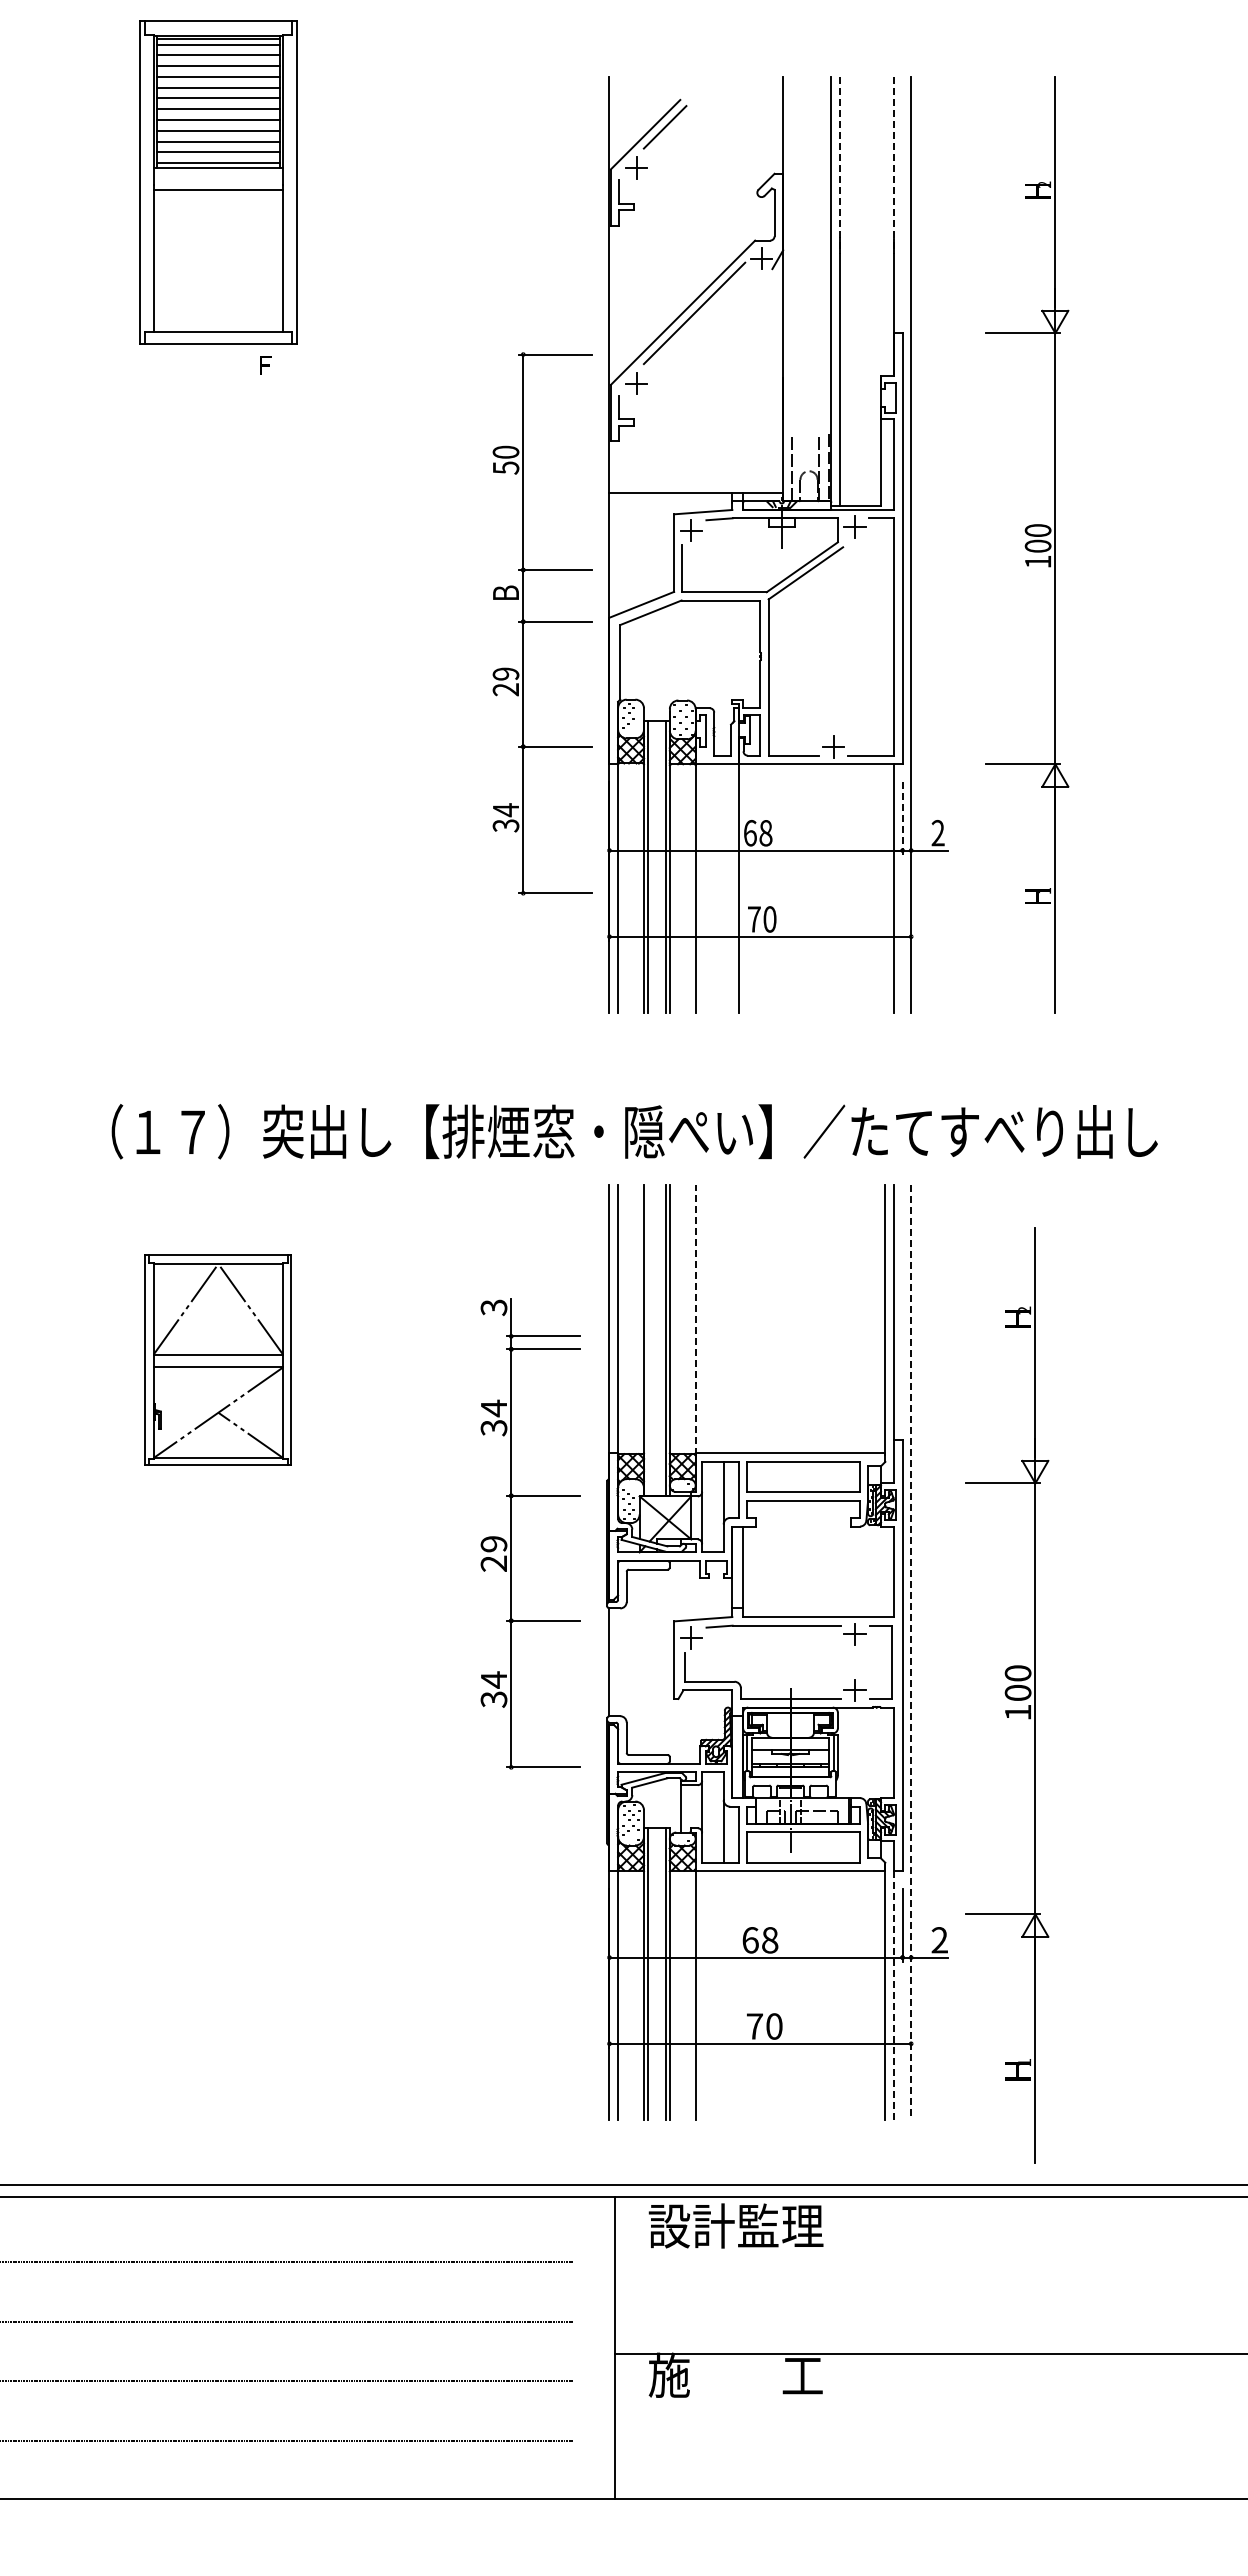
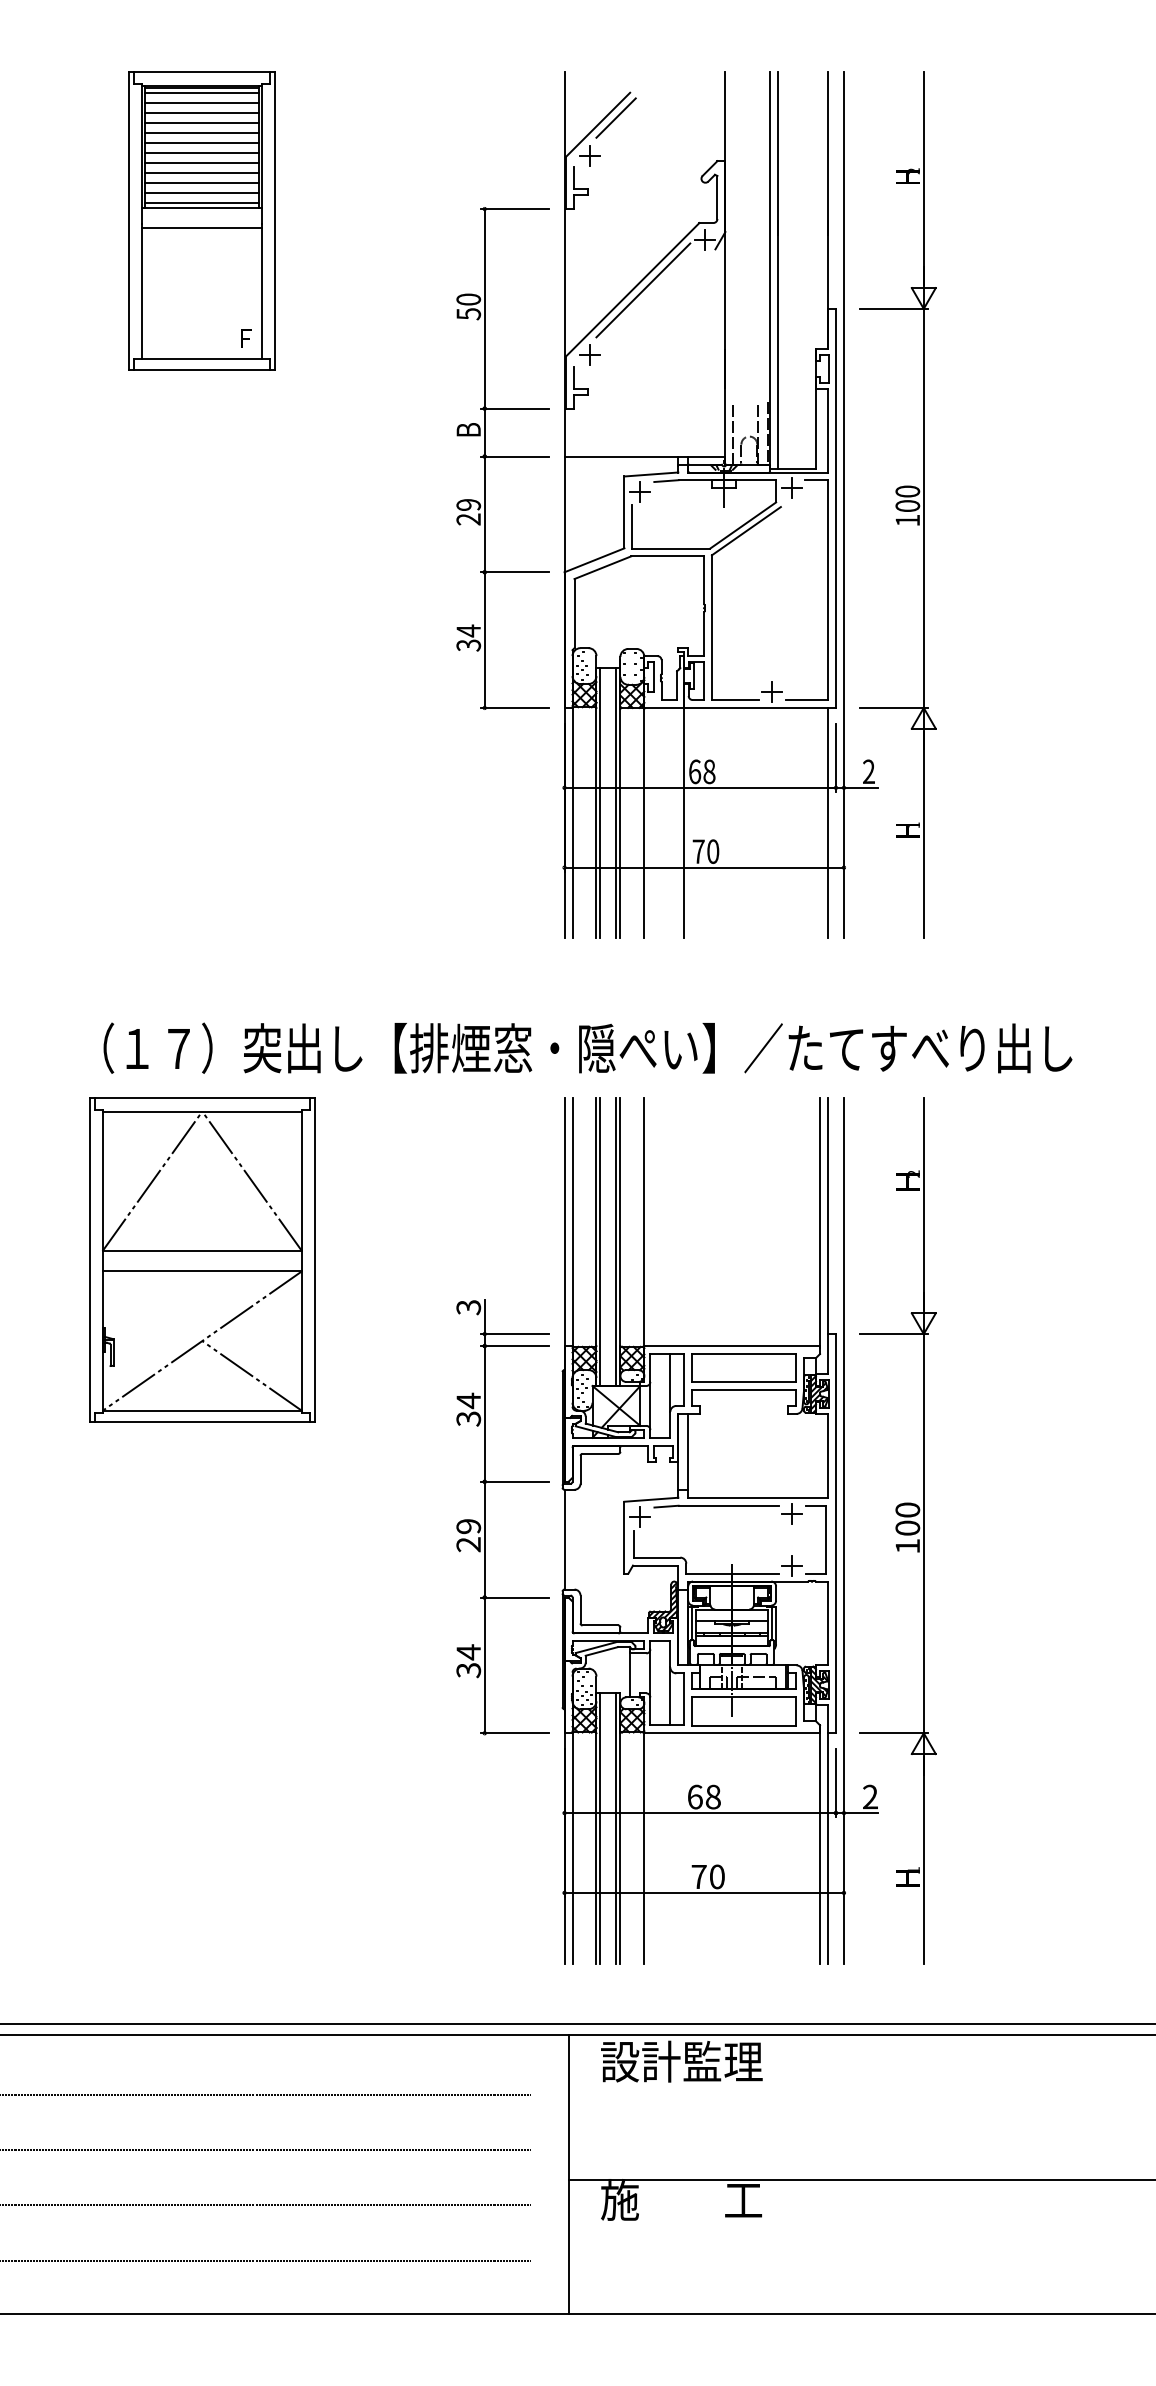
line: (840, 166) -> (778, 154), dashed -> solid
line: (893, 166) -> (827, 154), dashed -> solid
part: (218, 182) -> (202, 221), moved
part: (1027, 544) -> (897, 504), moved
part: (542, 623) -> (502, 458), moved
line: (902, 818) -> (835, 758), dashed -> solid
line: (695, 1319) -> (644, 1222), dashed -> solid
line: (648, 1340) -> (600, 1241), added
part: (218, 1359) -> (202, 1259), size x1.67
part: (511, 1533) -> (484, 1516), moved
line: (911, 1652) -> (844, 1530), dashed -> solid
part: (1007, 1695) -> (897, 1530), moved
line: (893, 1995) -> (827, 1848), dashed -> solid

